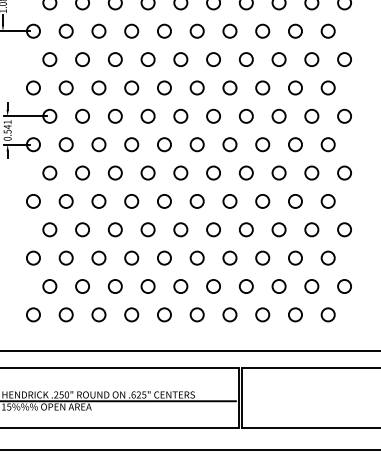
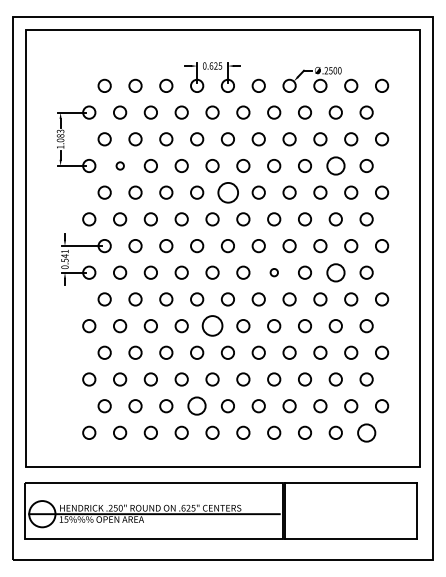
circle: (66, 30) -> (120, 165), size x0.6
circle: (295, 30) -> (335, 165), size x1.4
circle: (180, 59) -> (227, 192), size x1.6
circle: (230, 144) -> (274, 272), size x0.6
circle: (295, 144) -> (335, 272), size x1.4
circle: (164, 201) -> (212, 326), size x1.6
circle: (148, 286) -> (197, 406), size x1.4
circle: (328, 314) -> (366, 432), size x1.4

